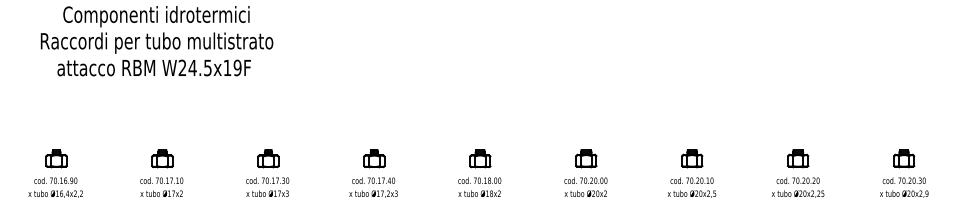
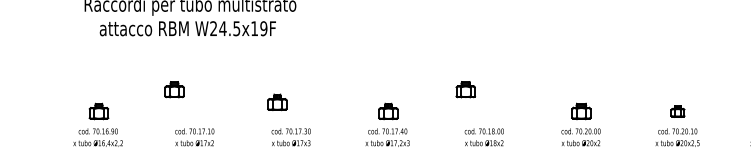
part: (162, 158) -> (174, 89), moved
part: (268, 158) -> (277, 102), moved
part: (480, 158) -> (465, 89), moved
part: (692, 158) -> (678, 111), size x0.7

